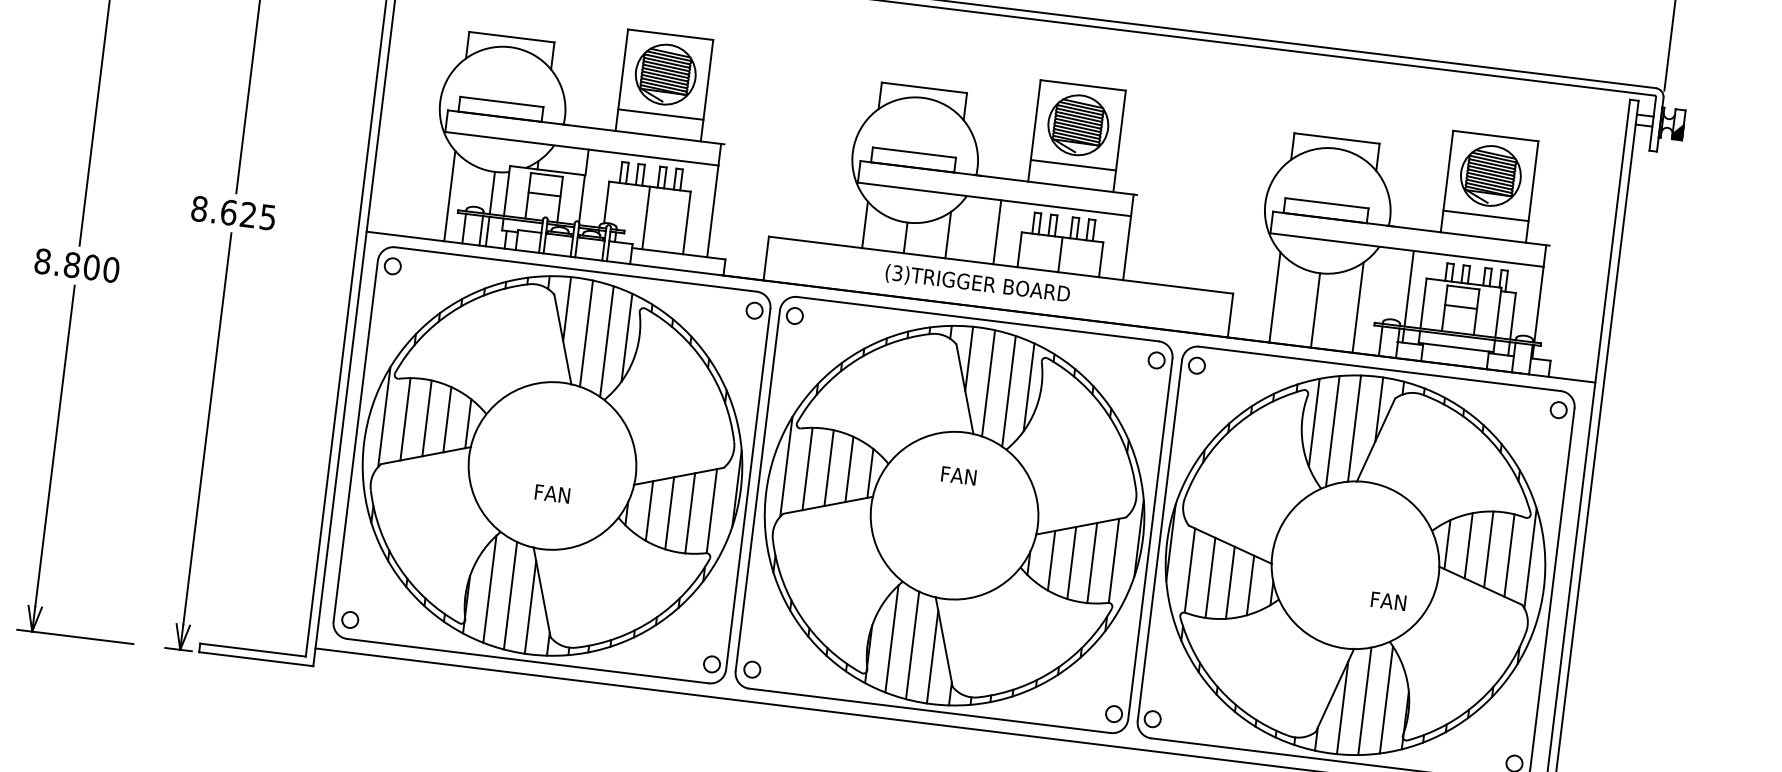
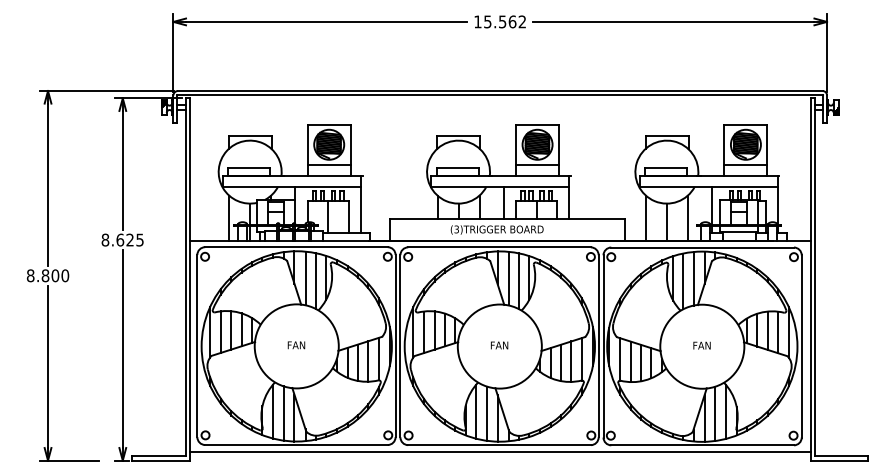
text: (958, 475) -> (499, 345), moved
text: (552, 494) -> (296, 345), moved
text: (1387, 600) -> (701, 345), moved

